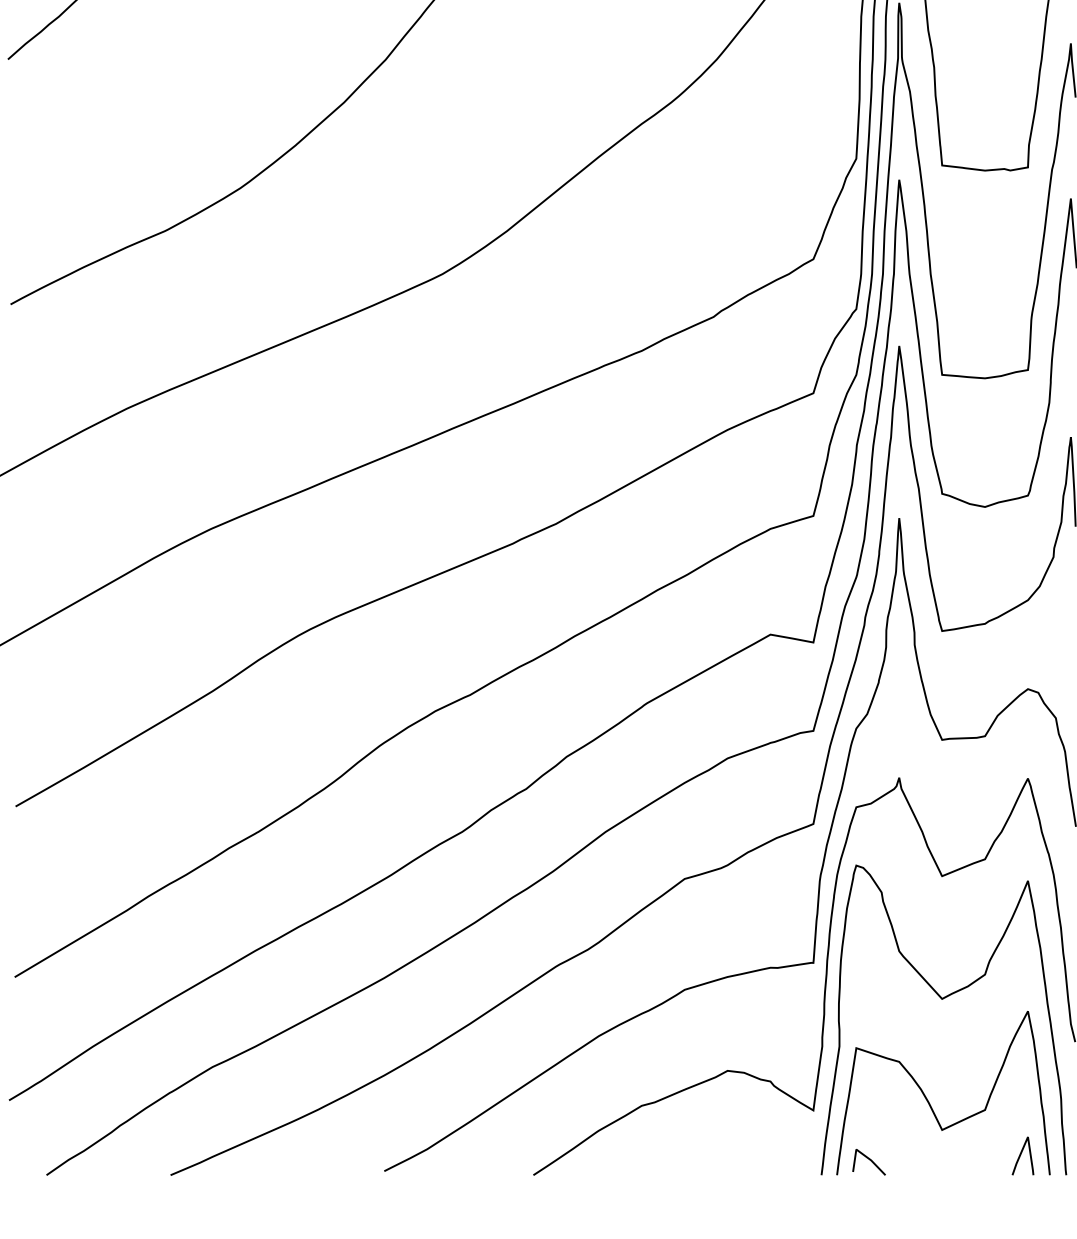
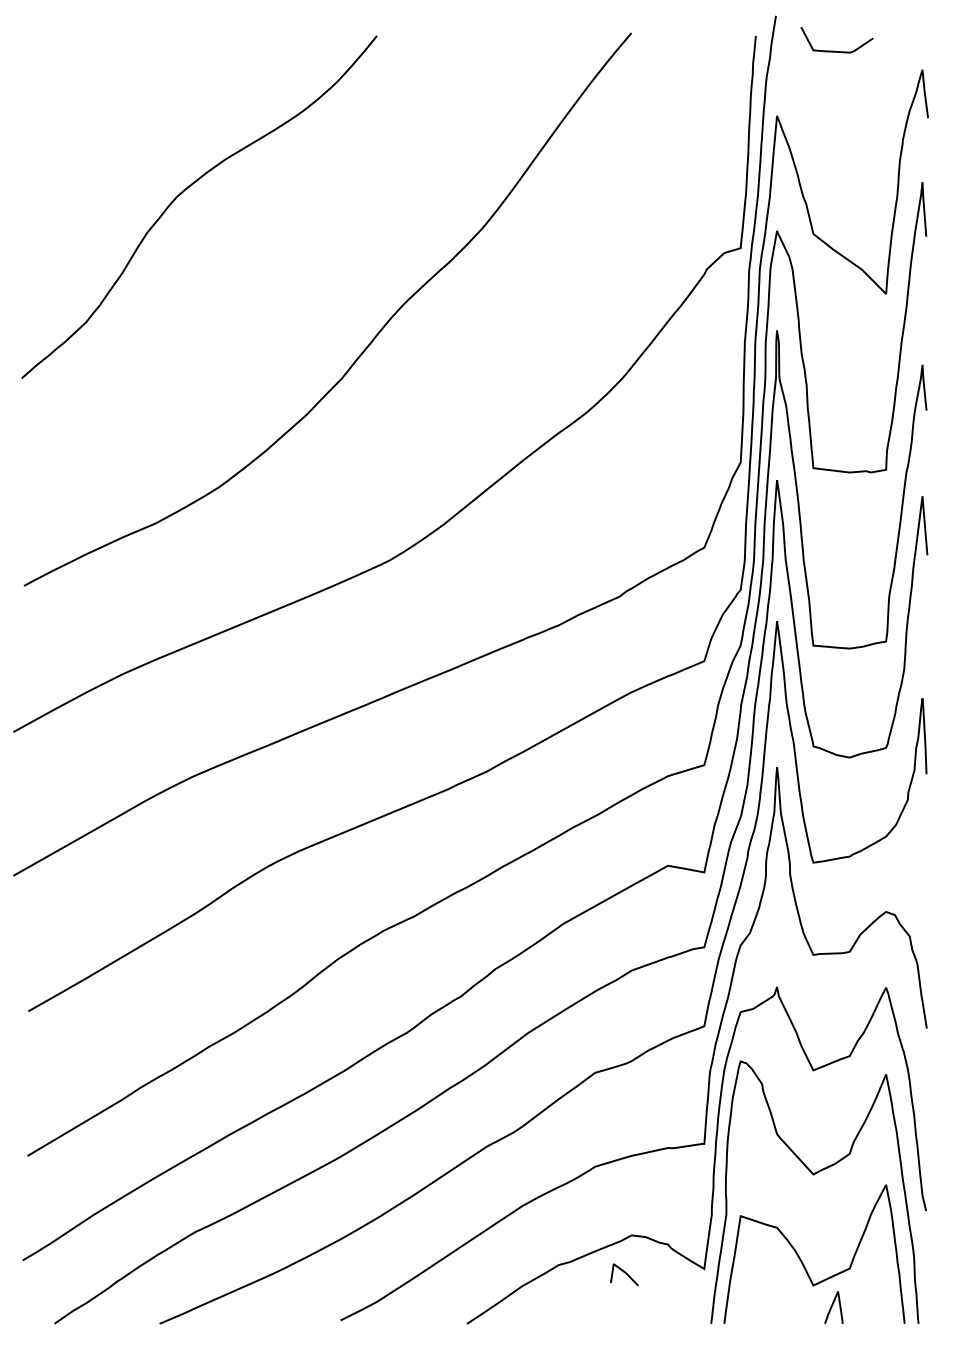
line: (1021, 1155) -> (832, 1307), moved
line: (869, 1160) -> (624, 1273), moved

